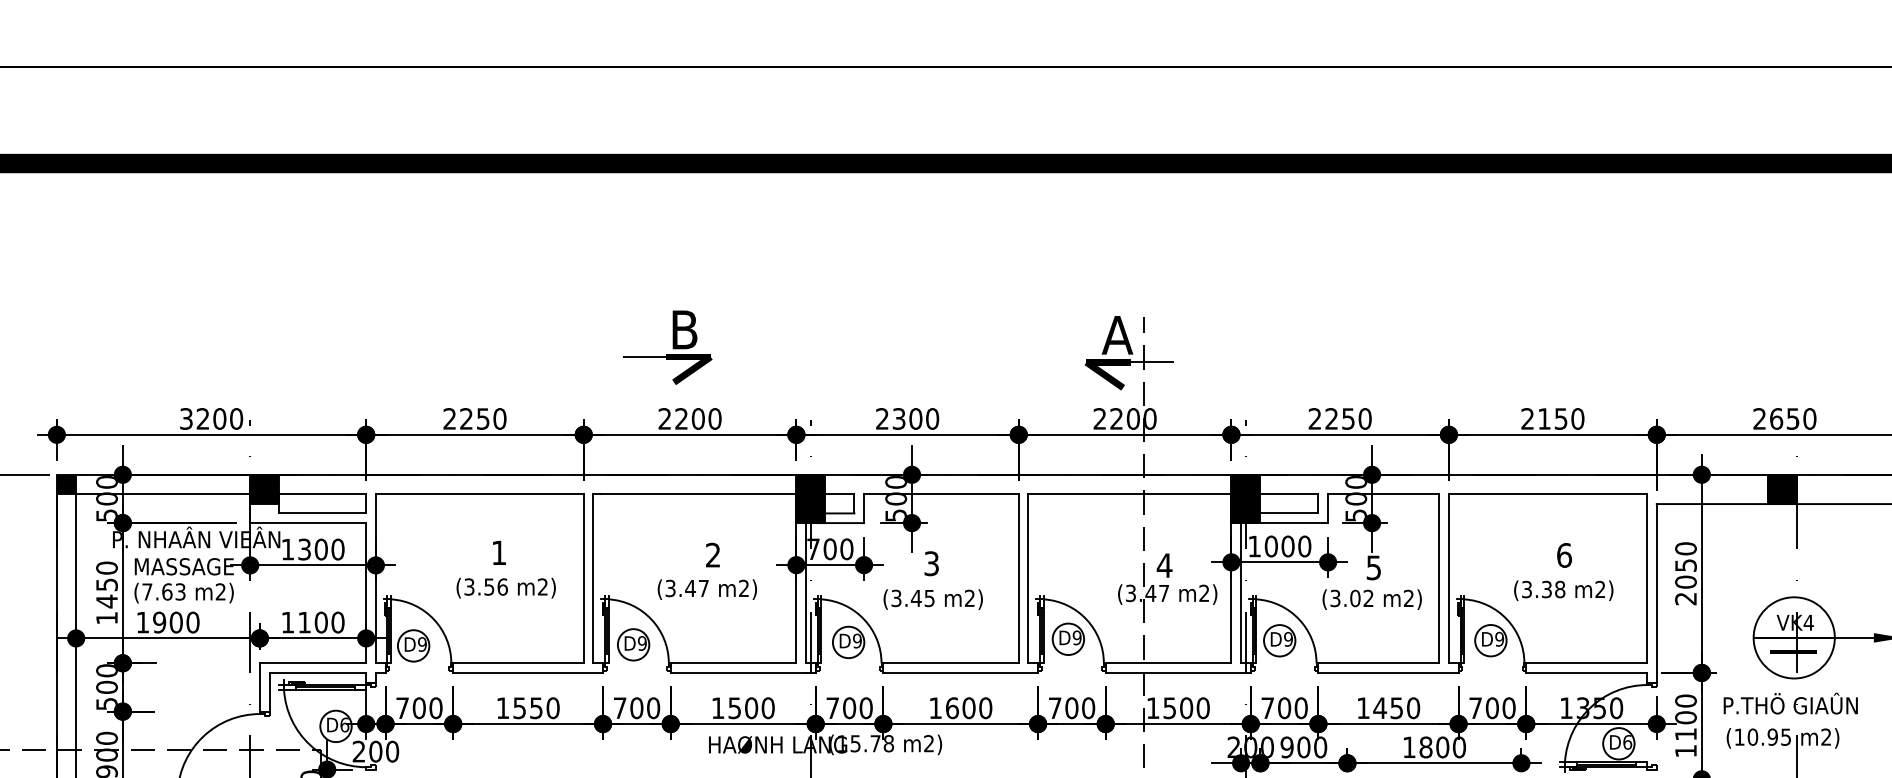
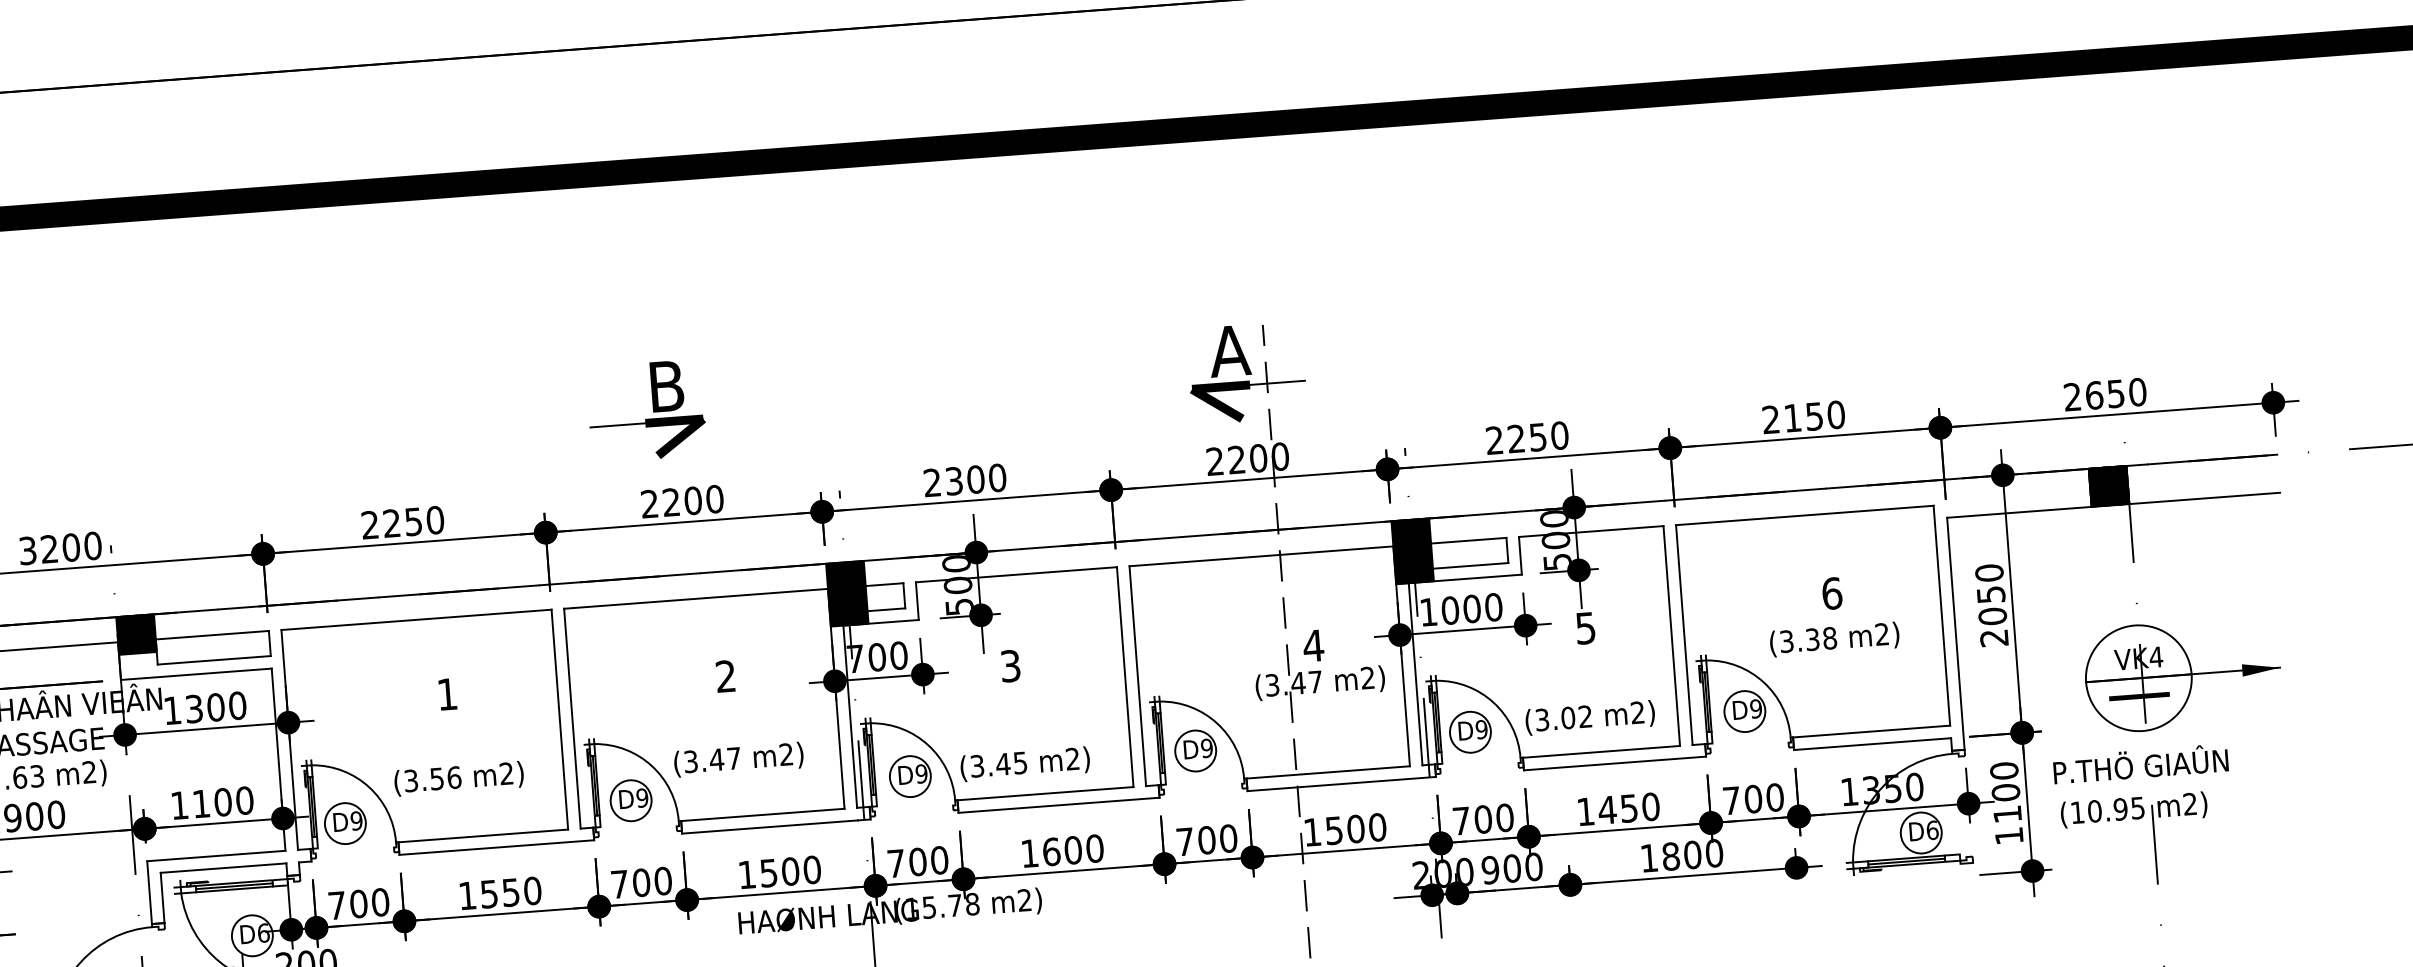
text: (505, 588) -> (458, 779), moved
text: (706, 589) -> (737, 759), moved
text: (932, 599) -> (1024, 764), moved
text: (1371, 599) -> (1589, 717), moved

